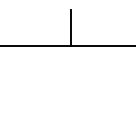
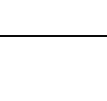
line: (70, 27) -> (55, 21), removed

